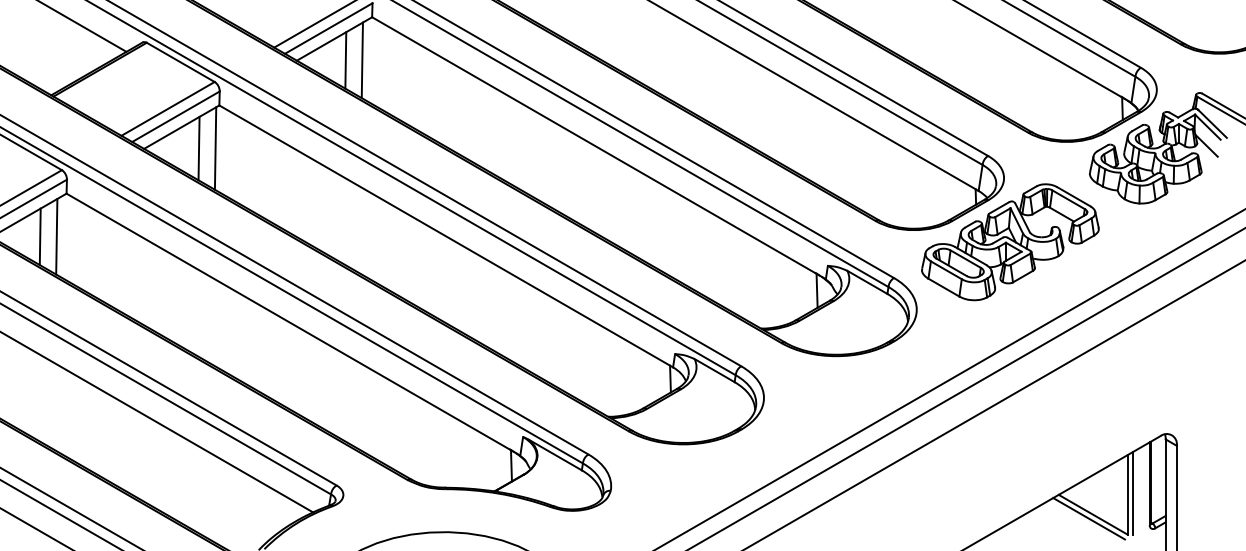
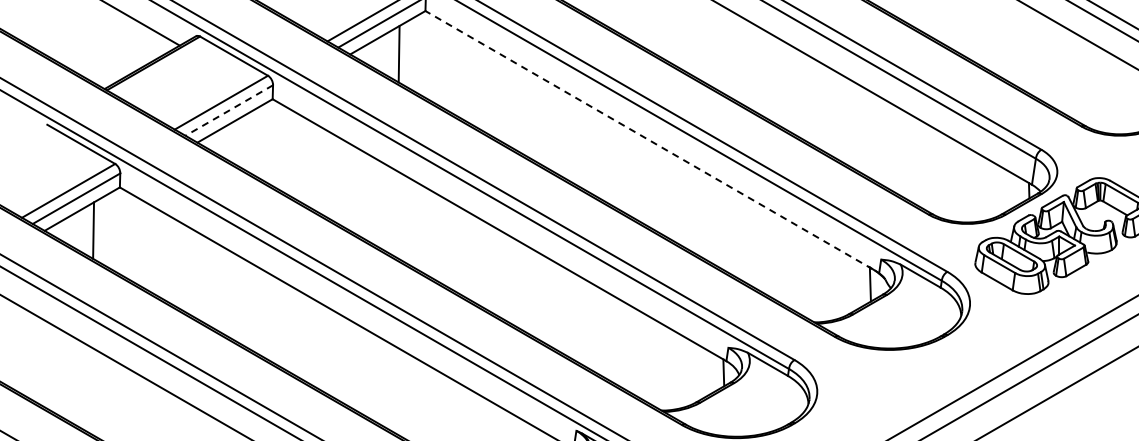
line: (361, 60) -> (414, 54), removed
line: (175, 116) -> (228, 110), solid -> dashed
line: (595, 146) -> (648, 140), solid -> dashed
line: (198, 148) -> (251, 142), removed
line: (215, 148) -> (268, 142), removed
line: (56, 236) -> (109, 230), removed

